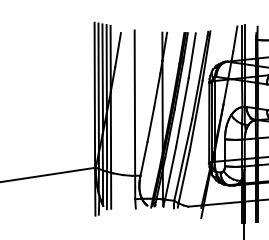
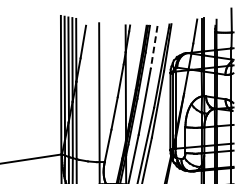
line: (192, 55) -> (154, 47), solid -> dashed

